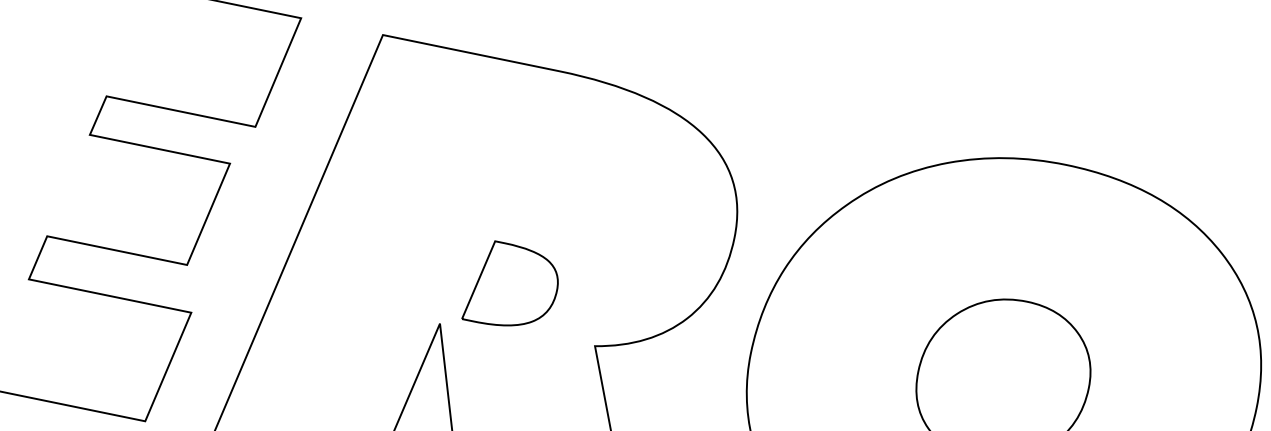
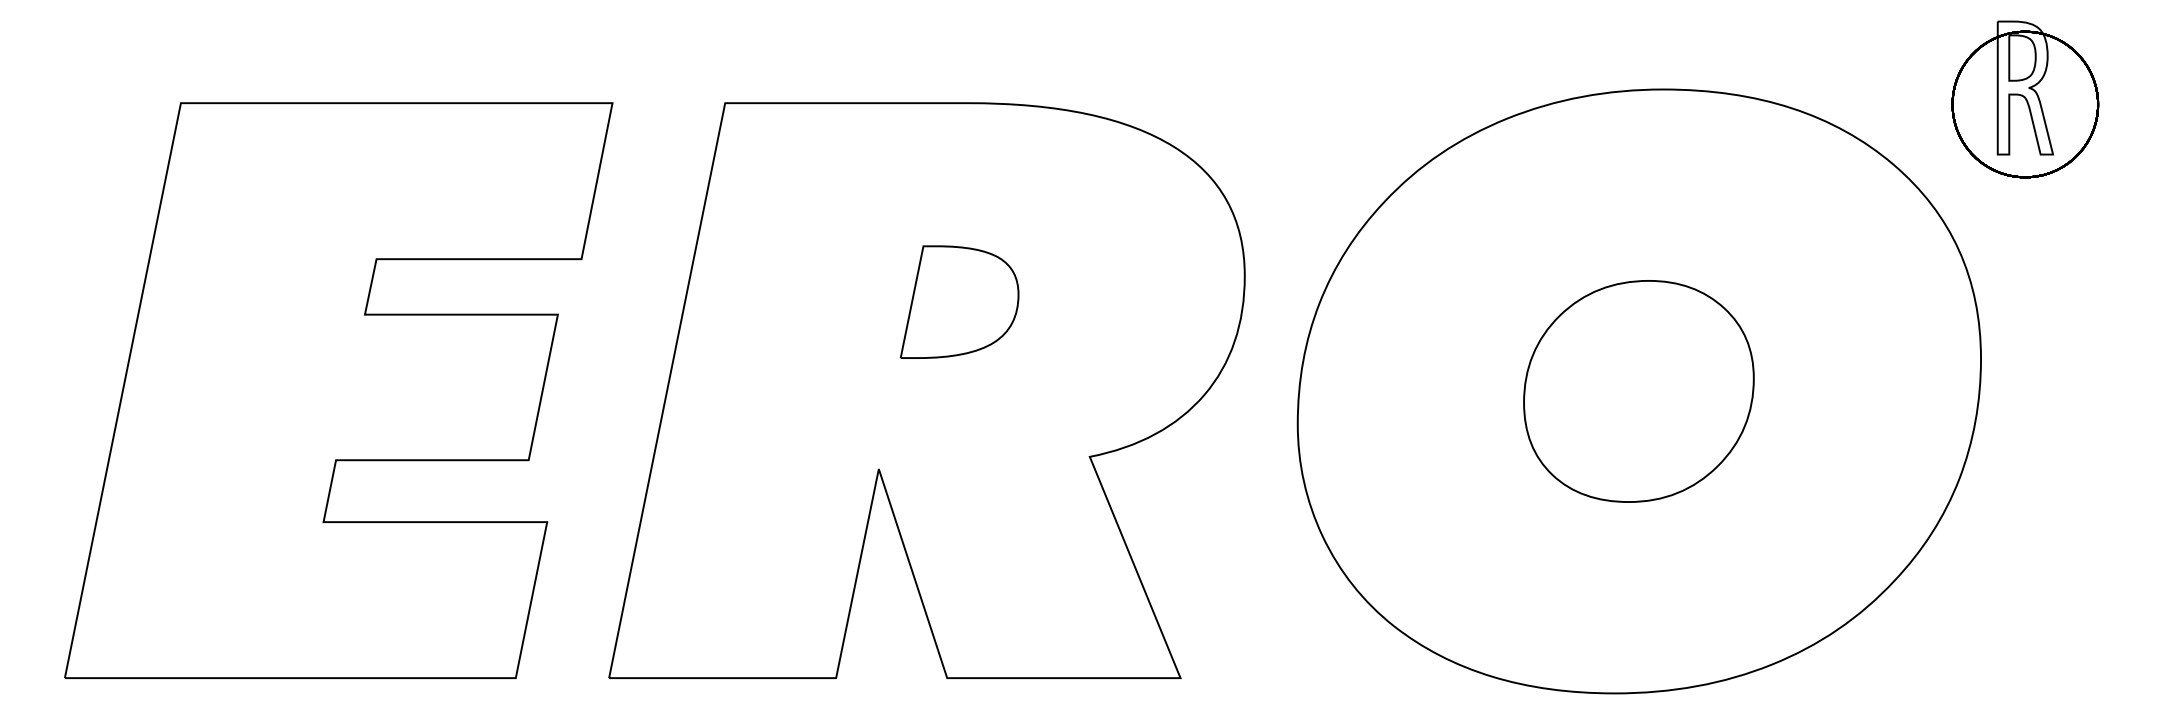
part: (513, 286) -> (959, 301), moved

